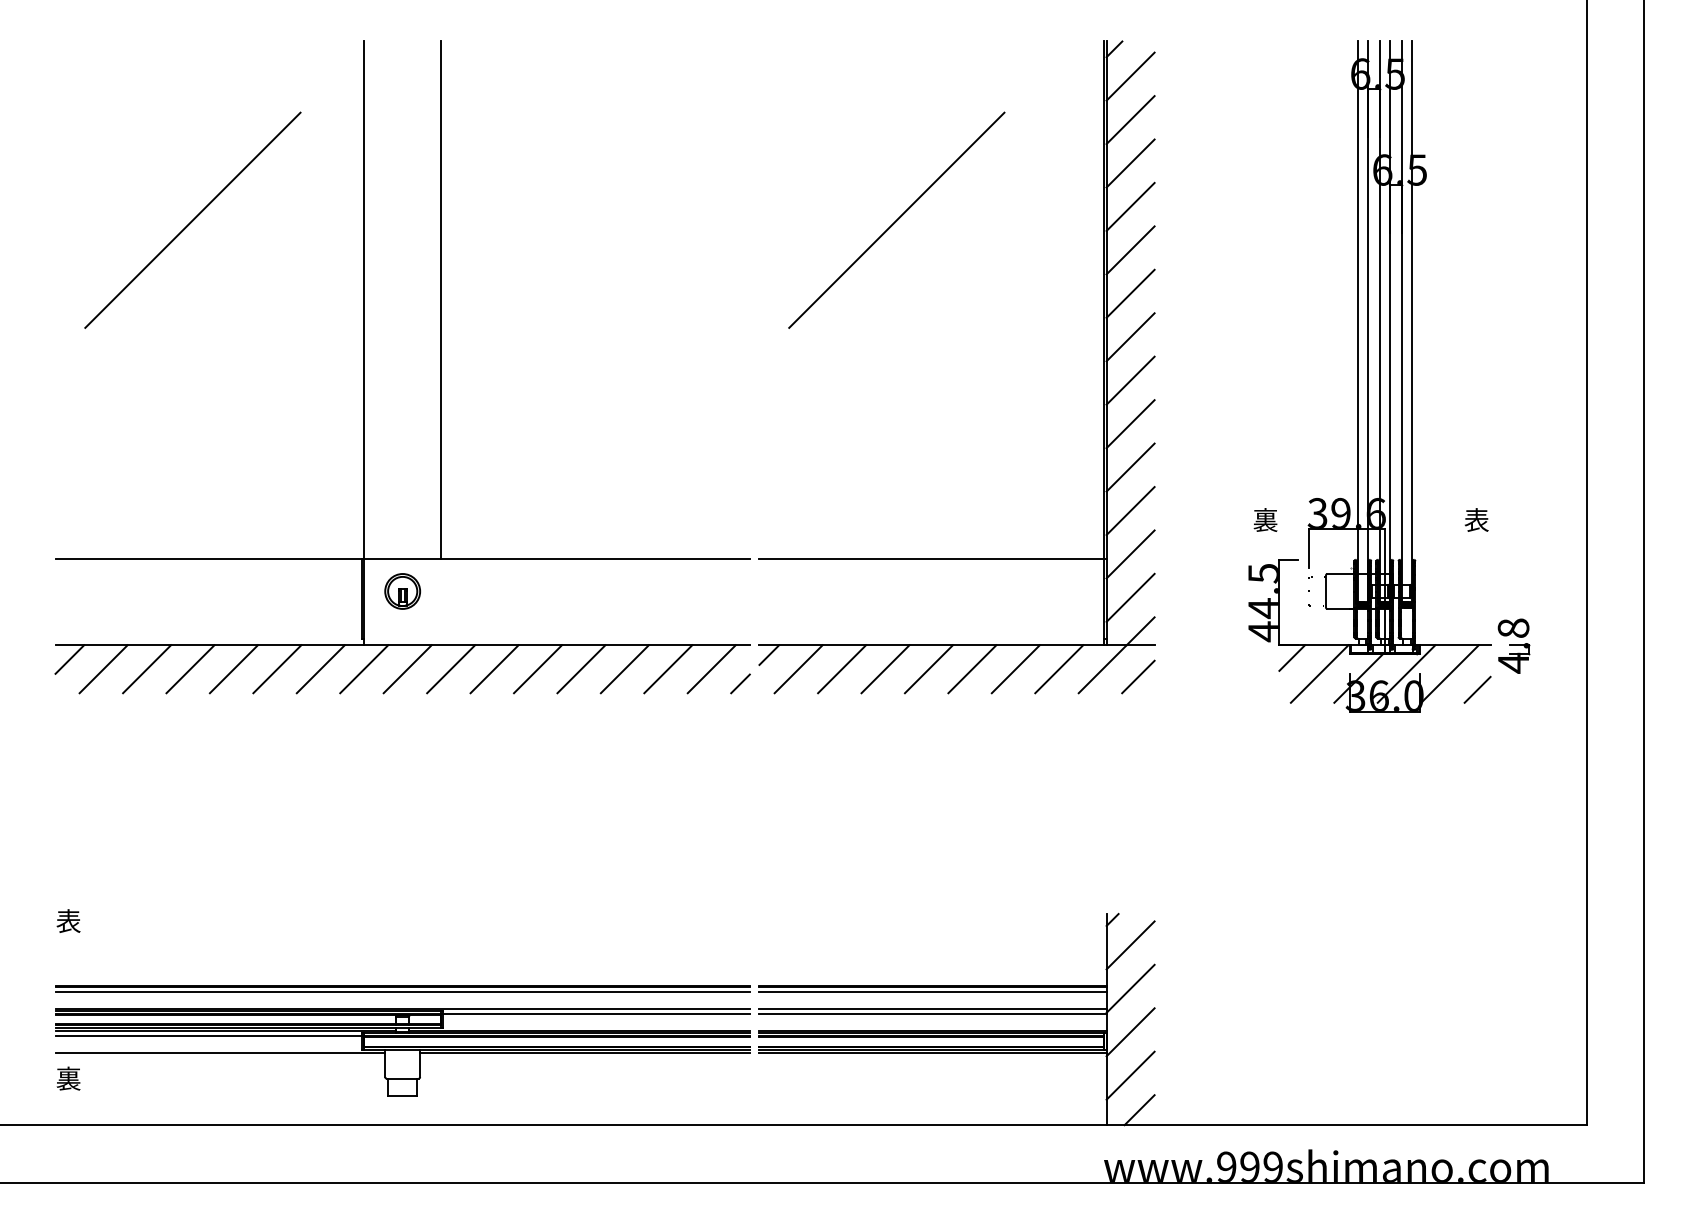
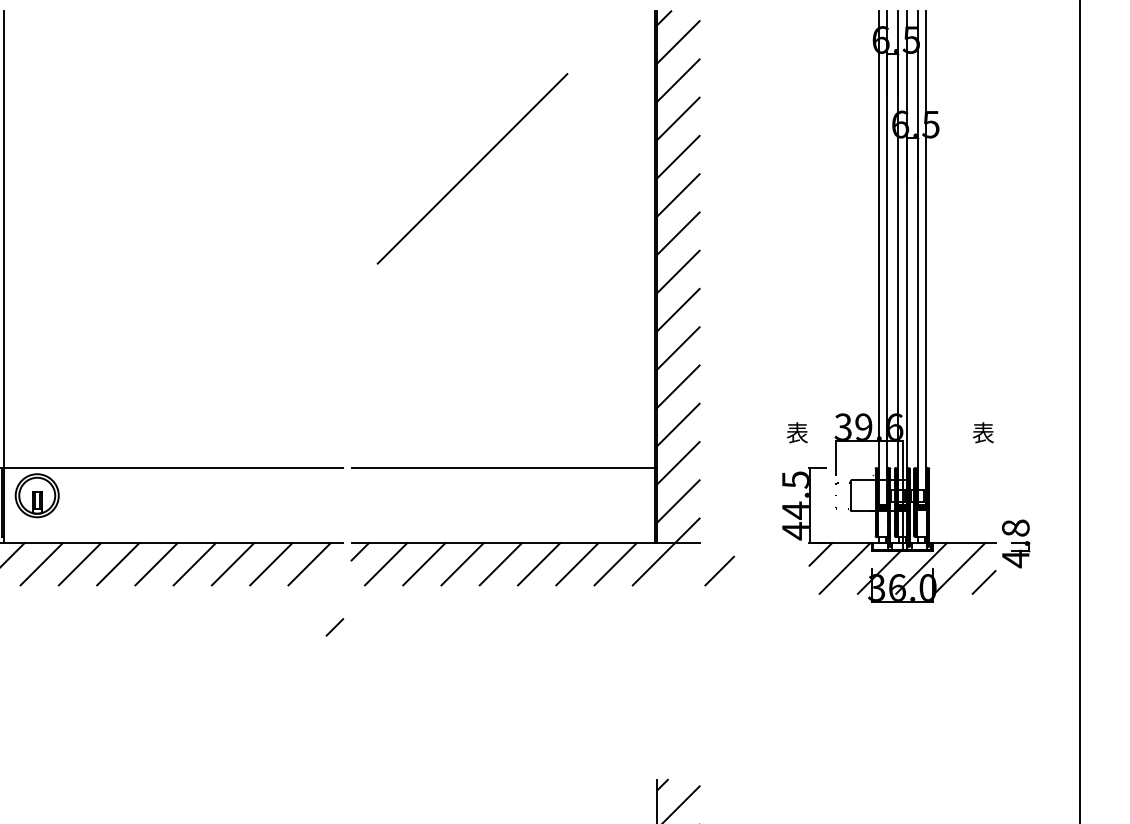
line: (441, 300) -> (71, 239), removed
text: (1265, 520) -> (797, 433), 裏 -> 表
part: (402, 591) -> (37, 495), size x1.4
line: (1138, 676) -> (719, 570), moved
line: (740, 683) -> (334, 627), moved

